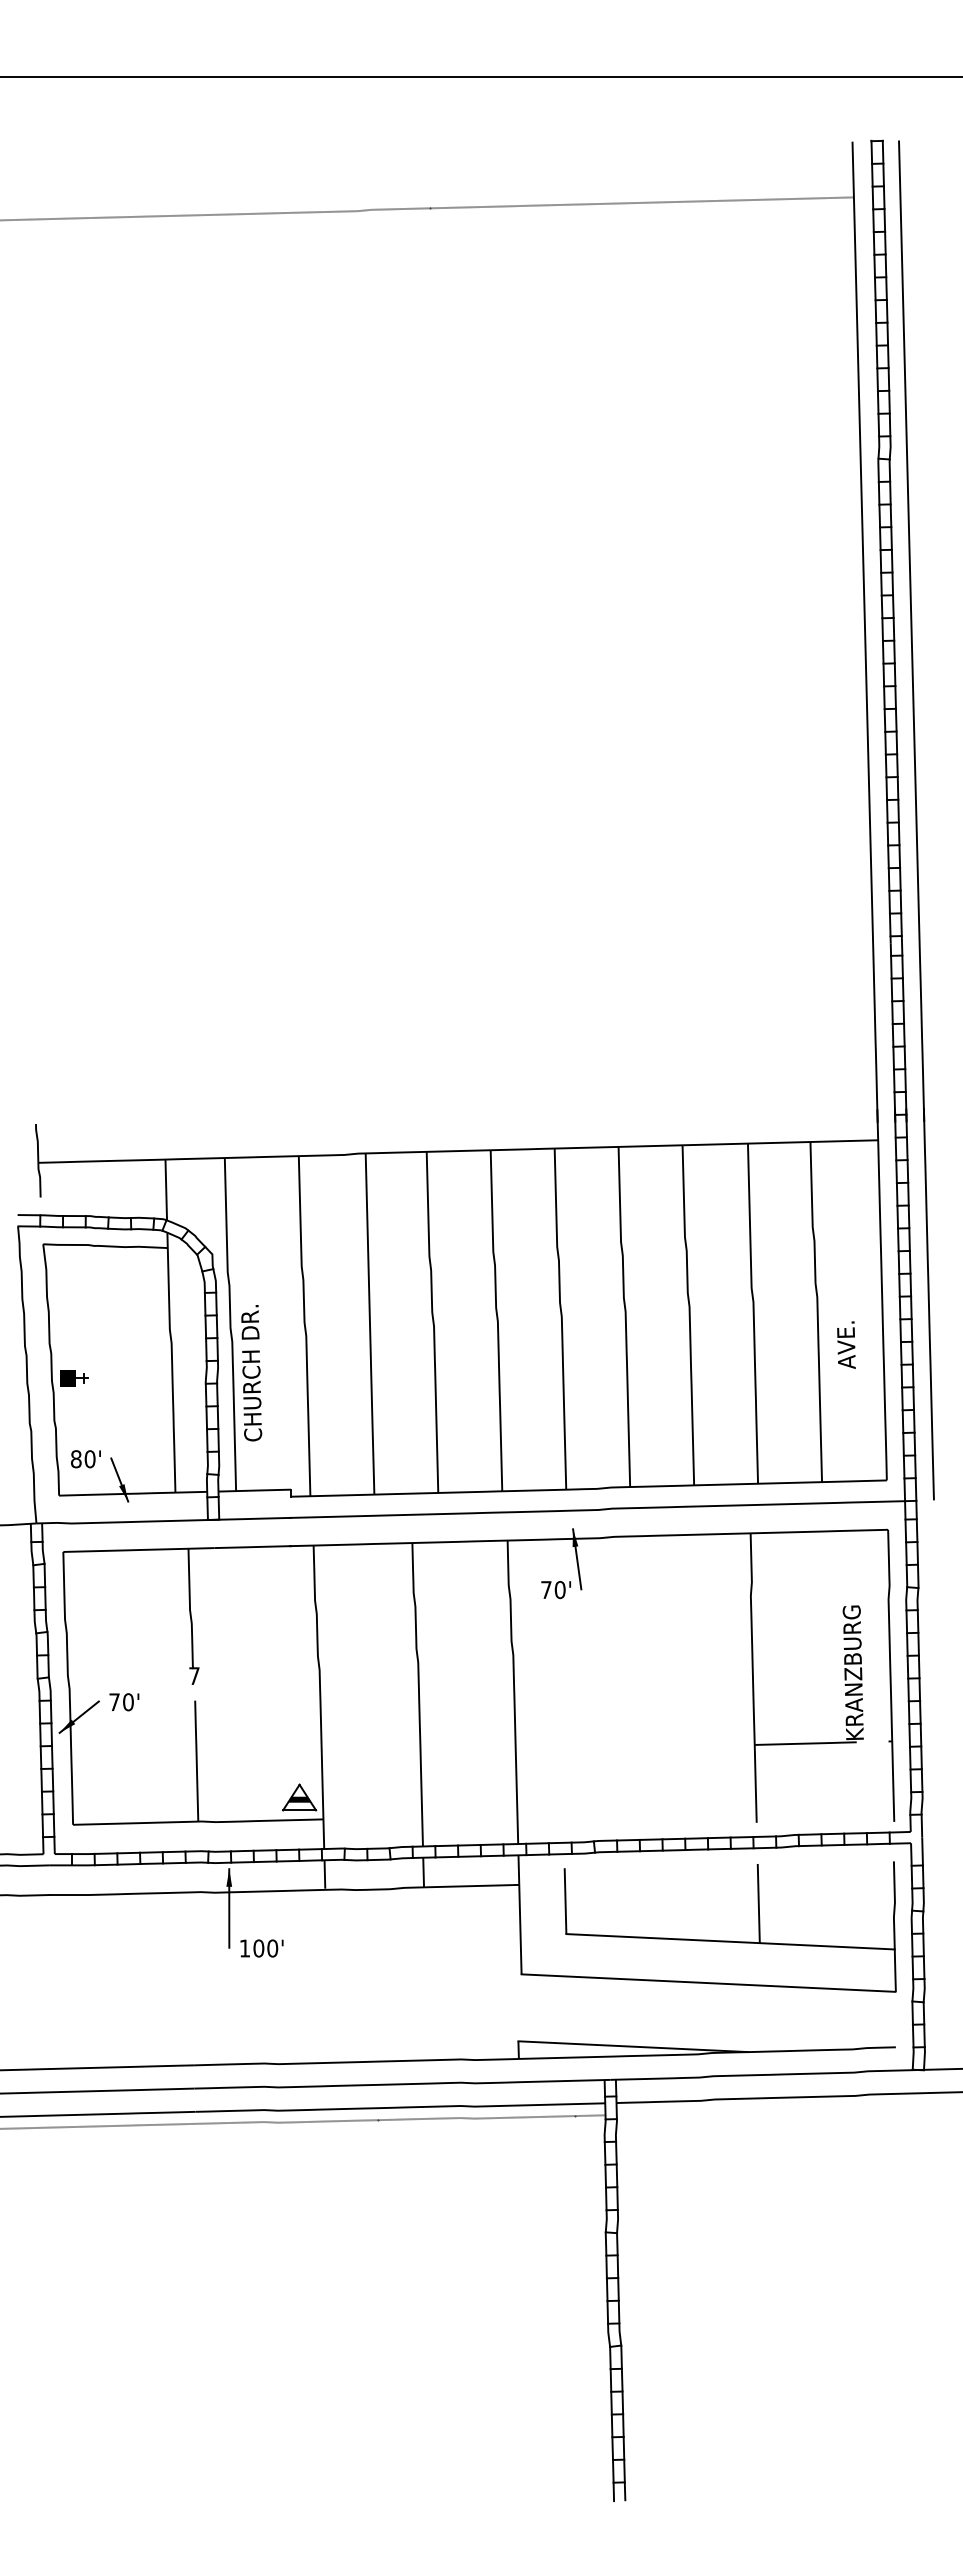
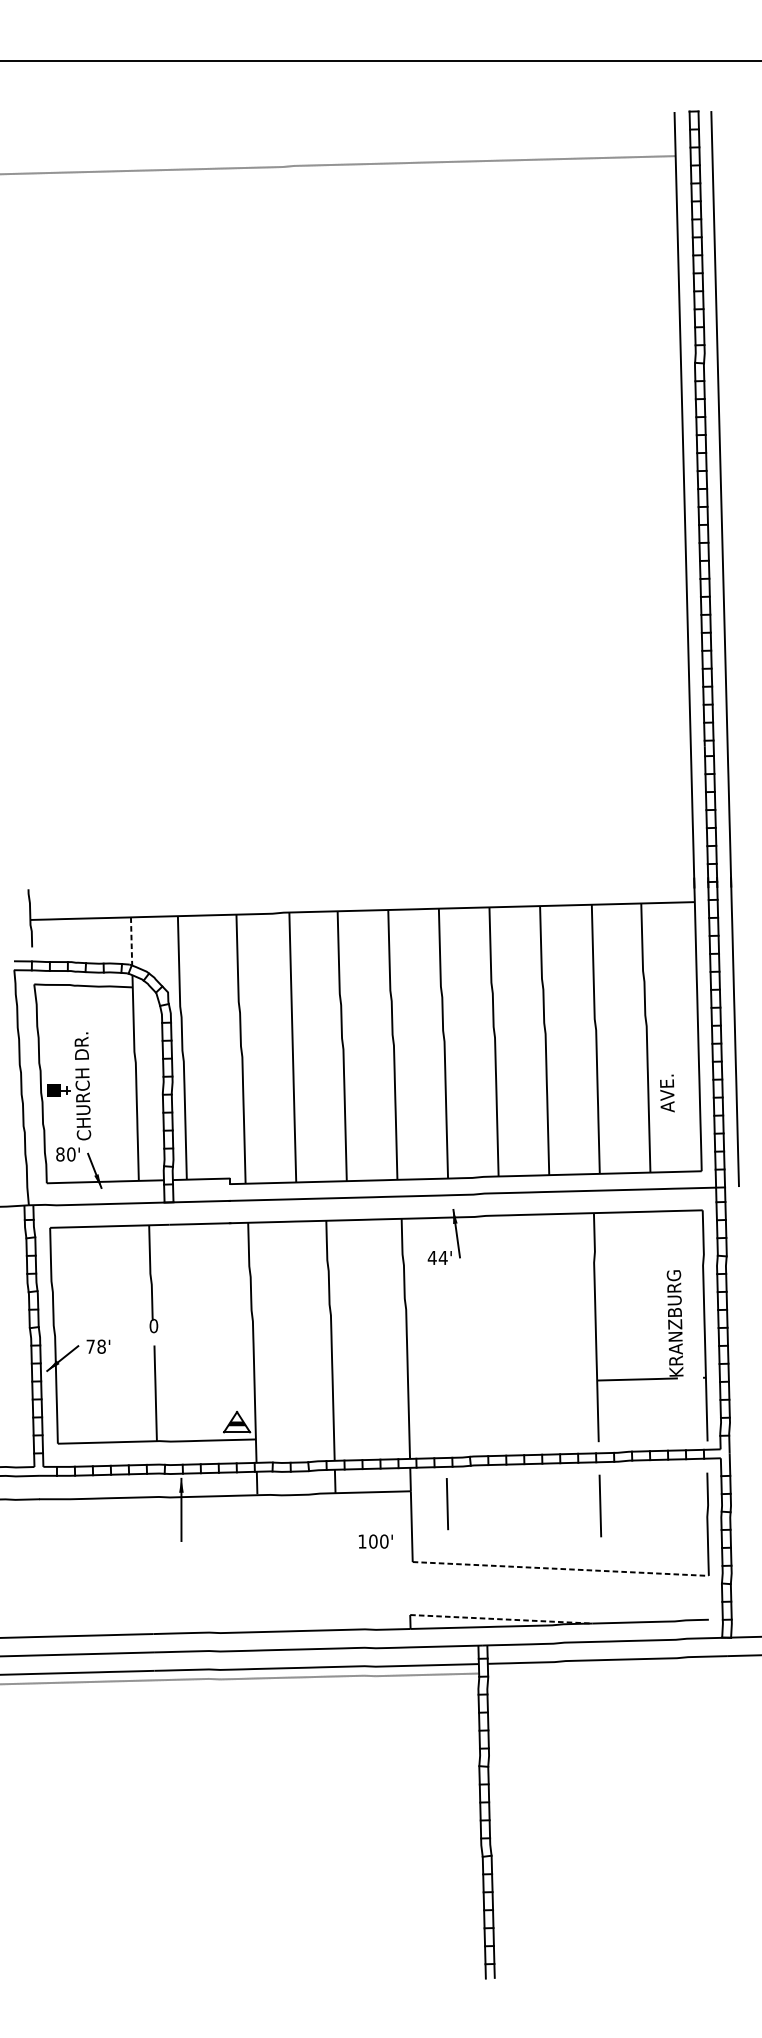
line: (166, 1190) -> (131, 941), solid -> dashed
text: (846, 1344) -> (667, 1092), moved
text: (251, 1373) -> (82, 1086), moved
text: (552, 1590) -> (437, 1258), 70' -> 44'
text: (194, 1676) -> (153, 1326), 7 -> 0
text: (128, 1701) -> (101, 1346), 70' -> 78'
line: (730, 1941) -> (578, 1536), removed
text: (261, 1948) -> (375, 1541), moved
line: (709, 1983) -> (561, 1569), solid -> dashed
line: (633, 2046) -> (501, 1619), solid -> dashed

